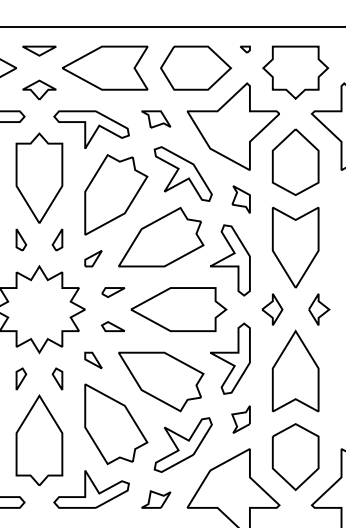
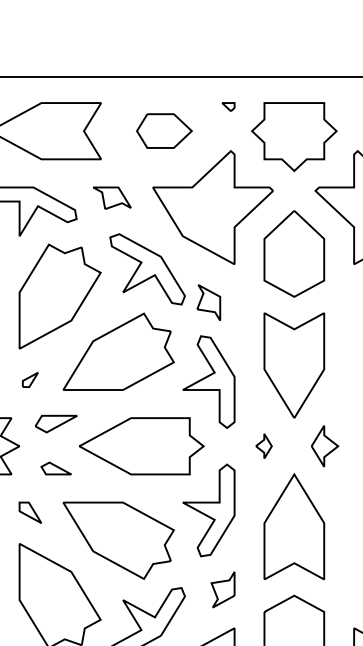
part: (196, 67) -> (164, 130), size x0.6
part: (240, 199) -> (207, 302), moved
part: (93, 258) -> (30, 379), size x0.7
part: (113, 292) -> (56, 423), size x1.4
part: (272, 309) -> (264, 446), size x0.6

